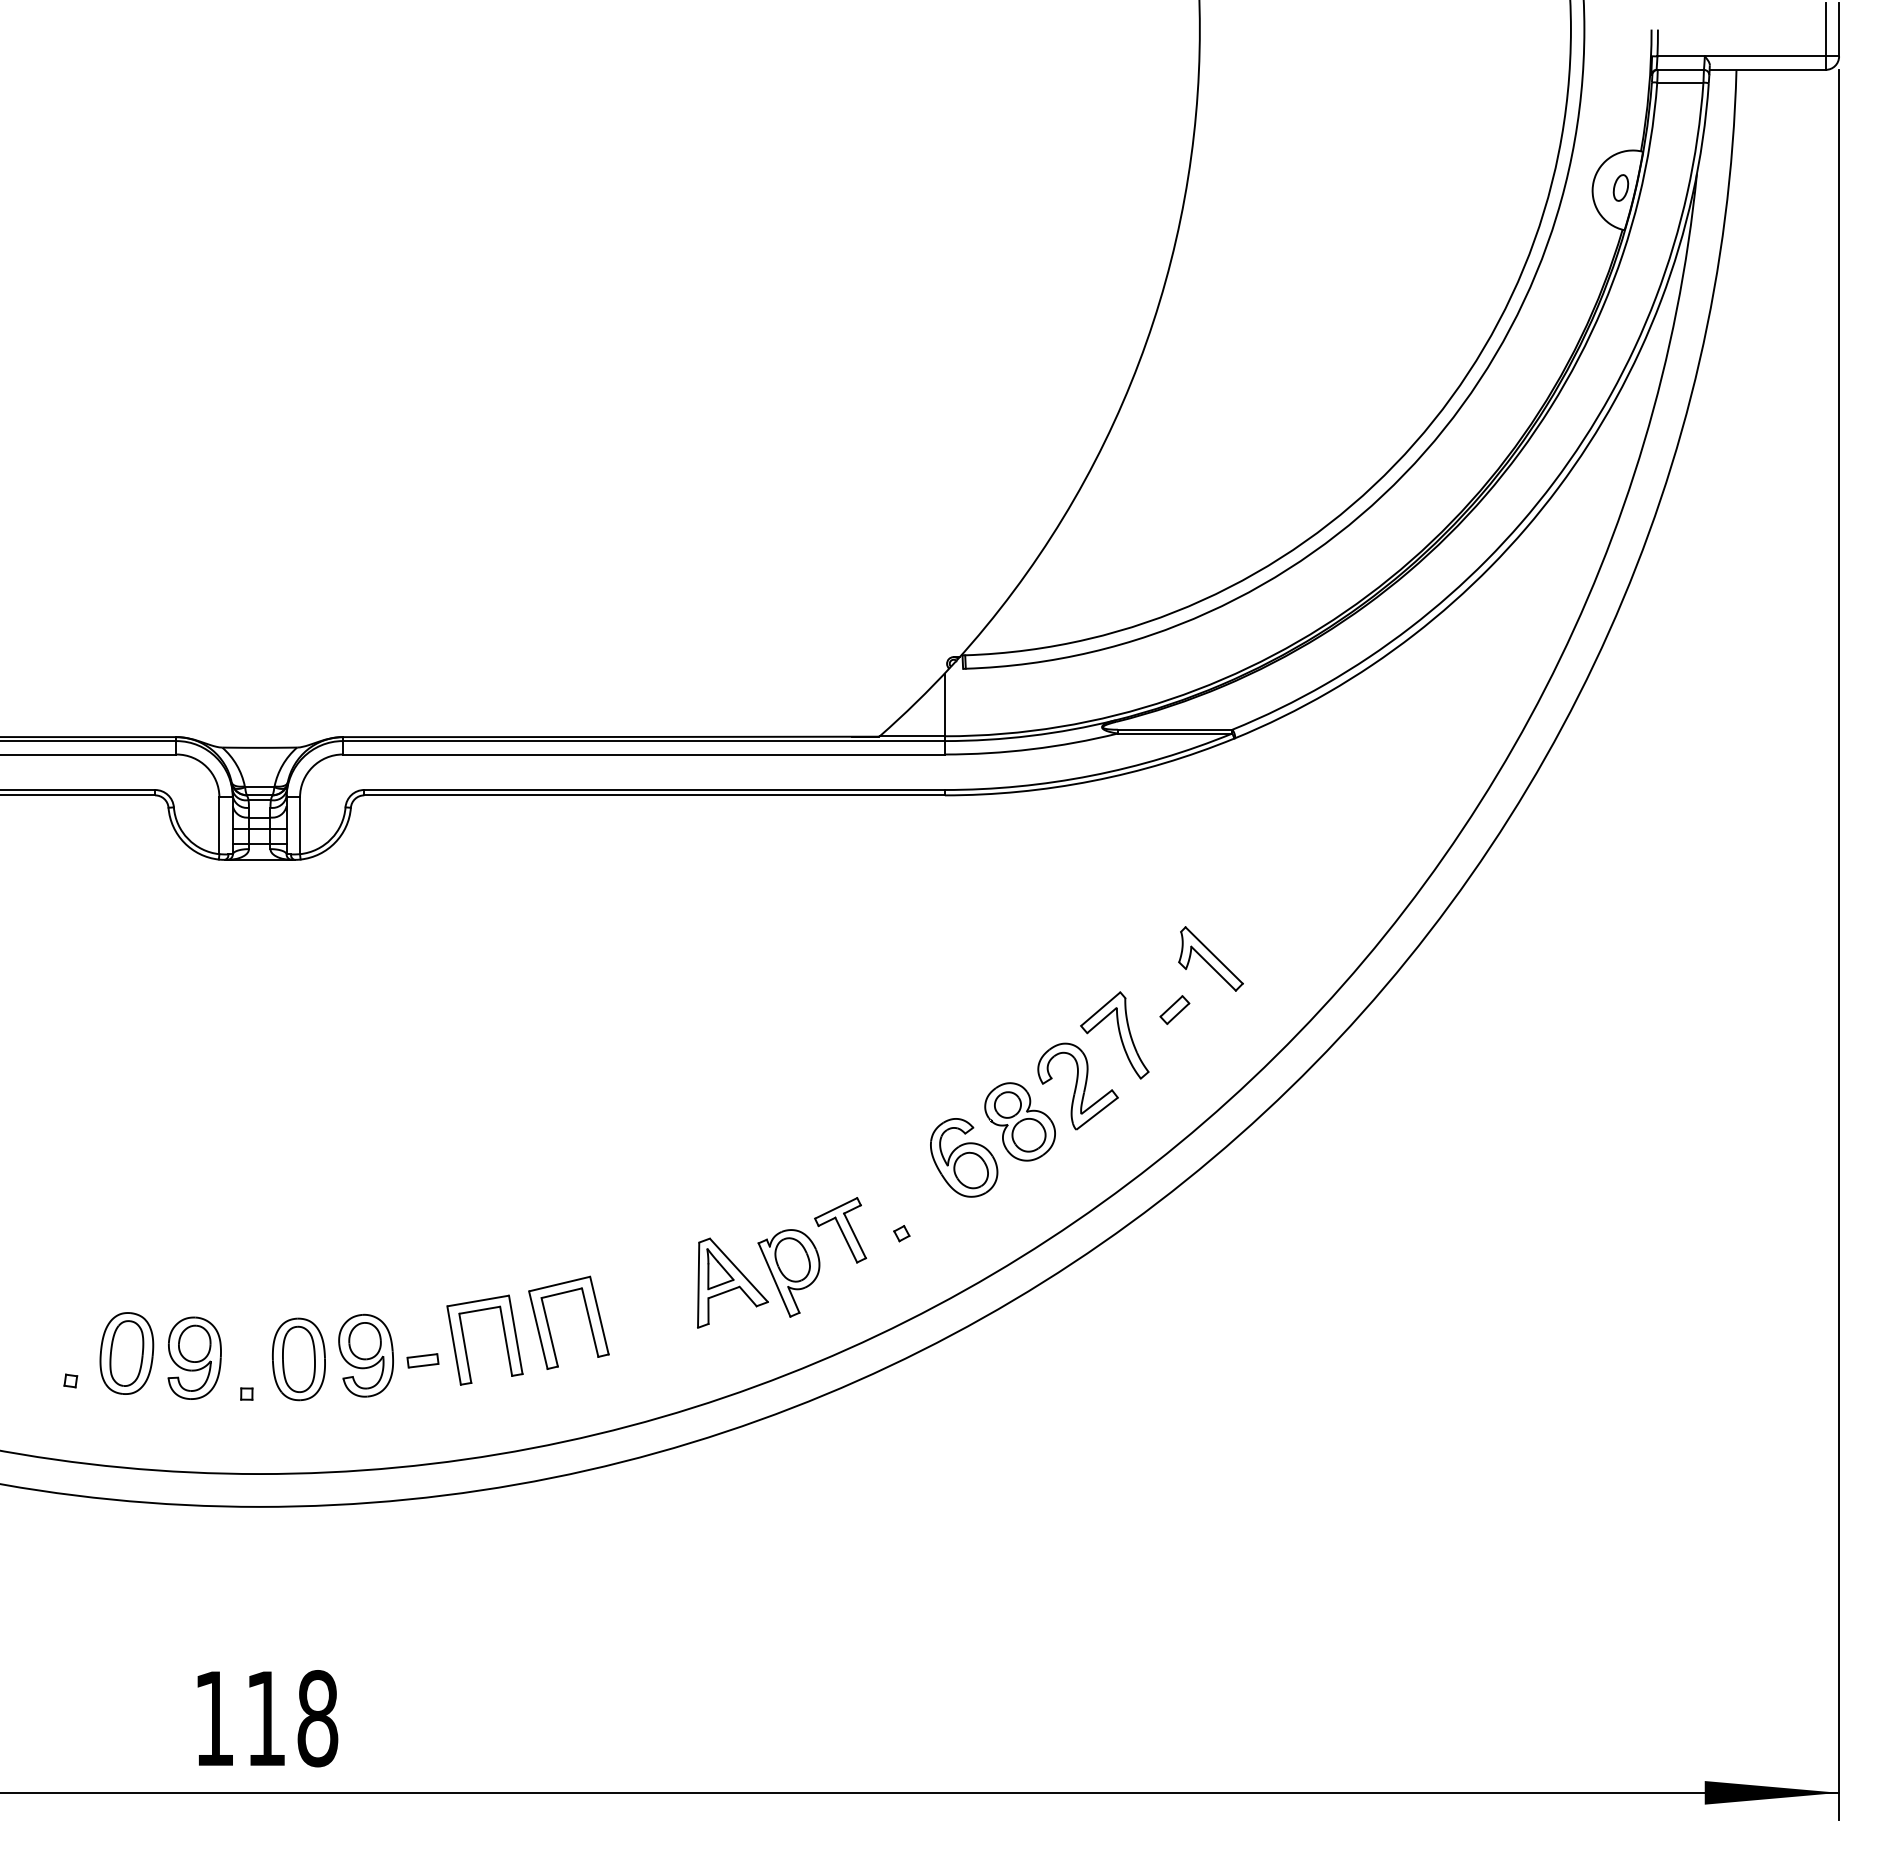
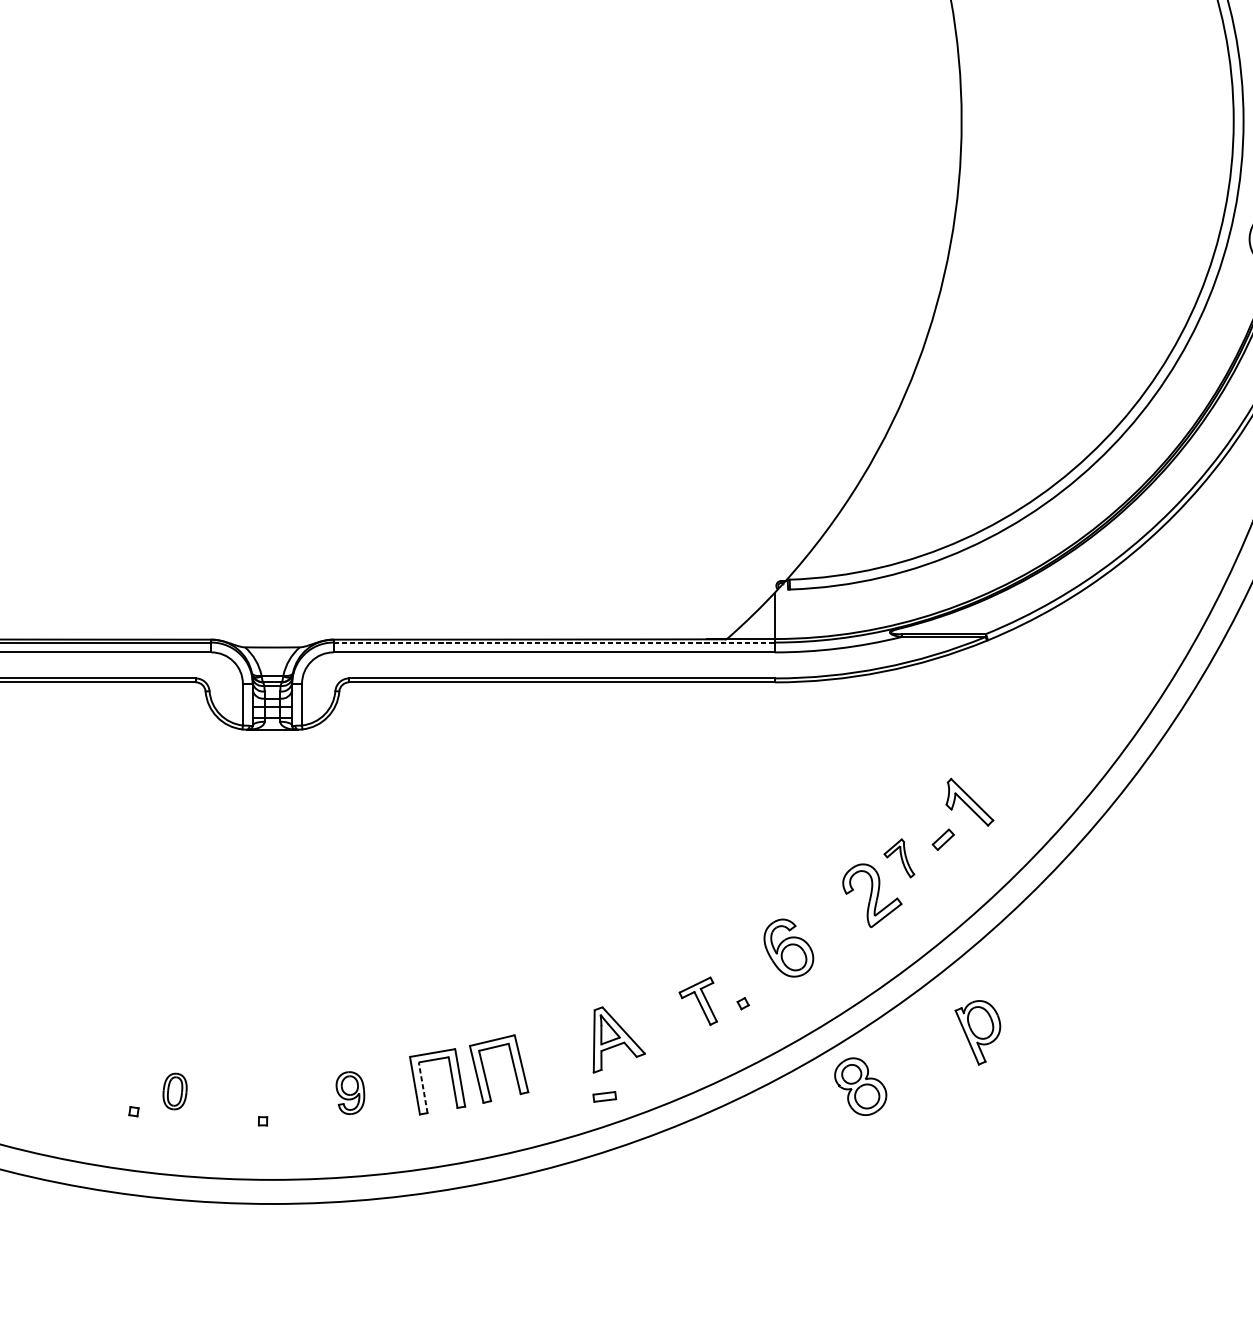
line: (643, 741) -> (553, 642), solid -> dashed
part: (1114, 1035) -> (899, 858), size x0.6
part: (1019, 1121) -> (860, 1086), moved
part: (788, 1273) -> (977, 1032), moved
line: (465, 1347) -> (423, 1087), solid -> dashed
part: (126, 1353) -> (174, 1091), size x0.6
part: (365, 1355) -> (350, 1092), size x0.7
part: (194, 1357) -> (224, 1094), removed
part: (298, 1359) -> (300, 1095), removed
part: (422, 1360) -> (604, 1096), moved

